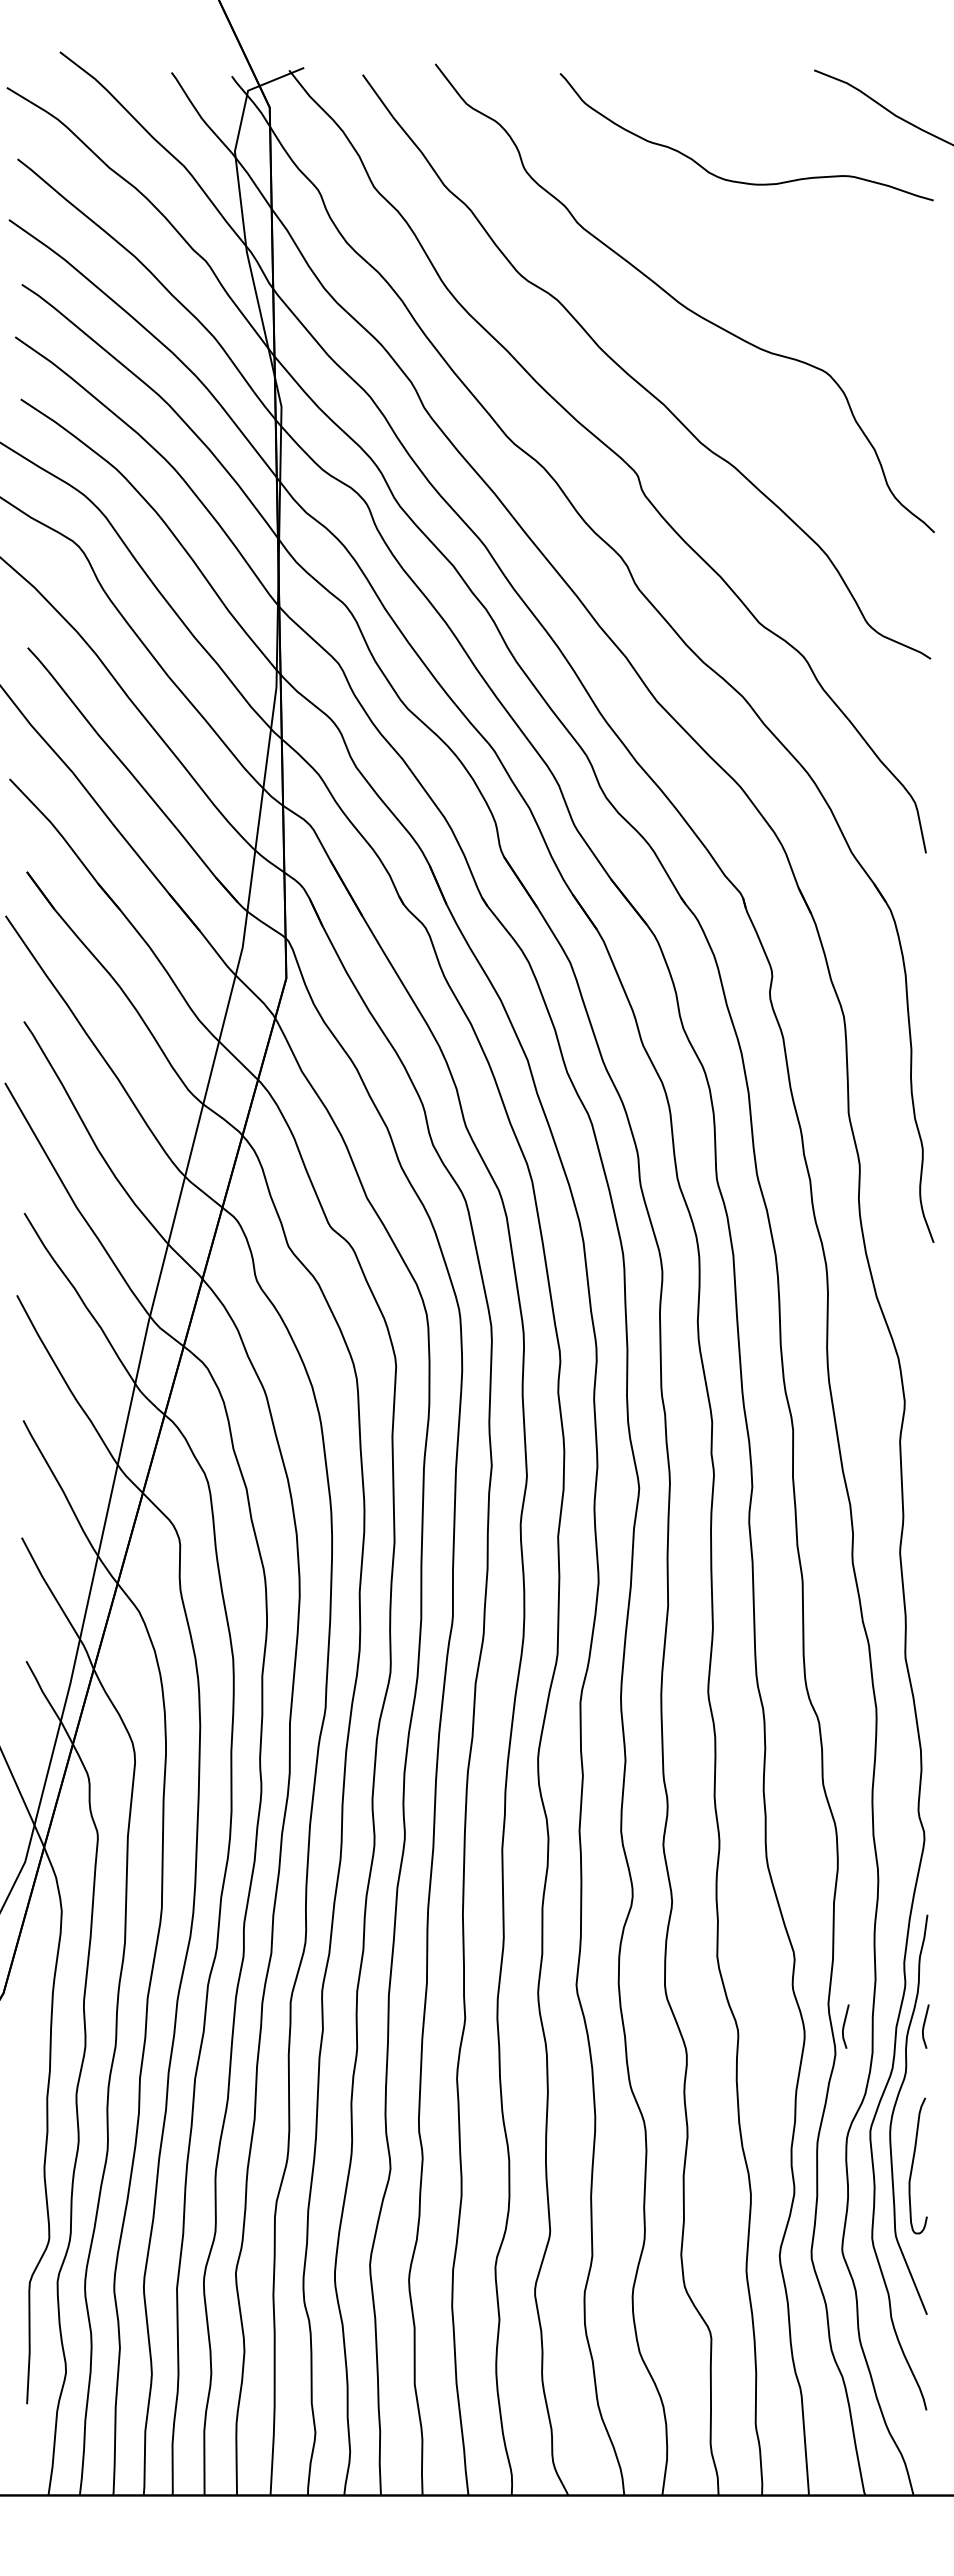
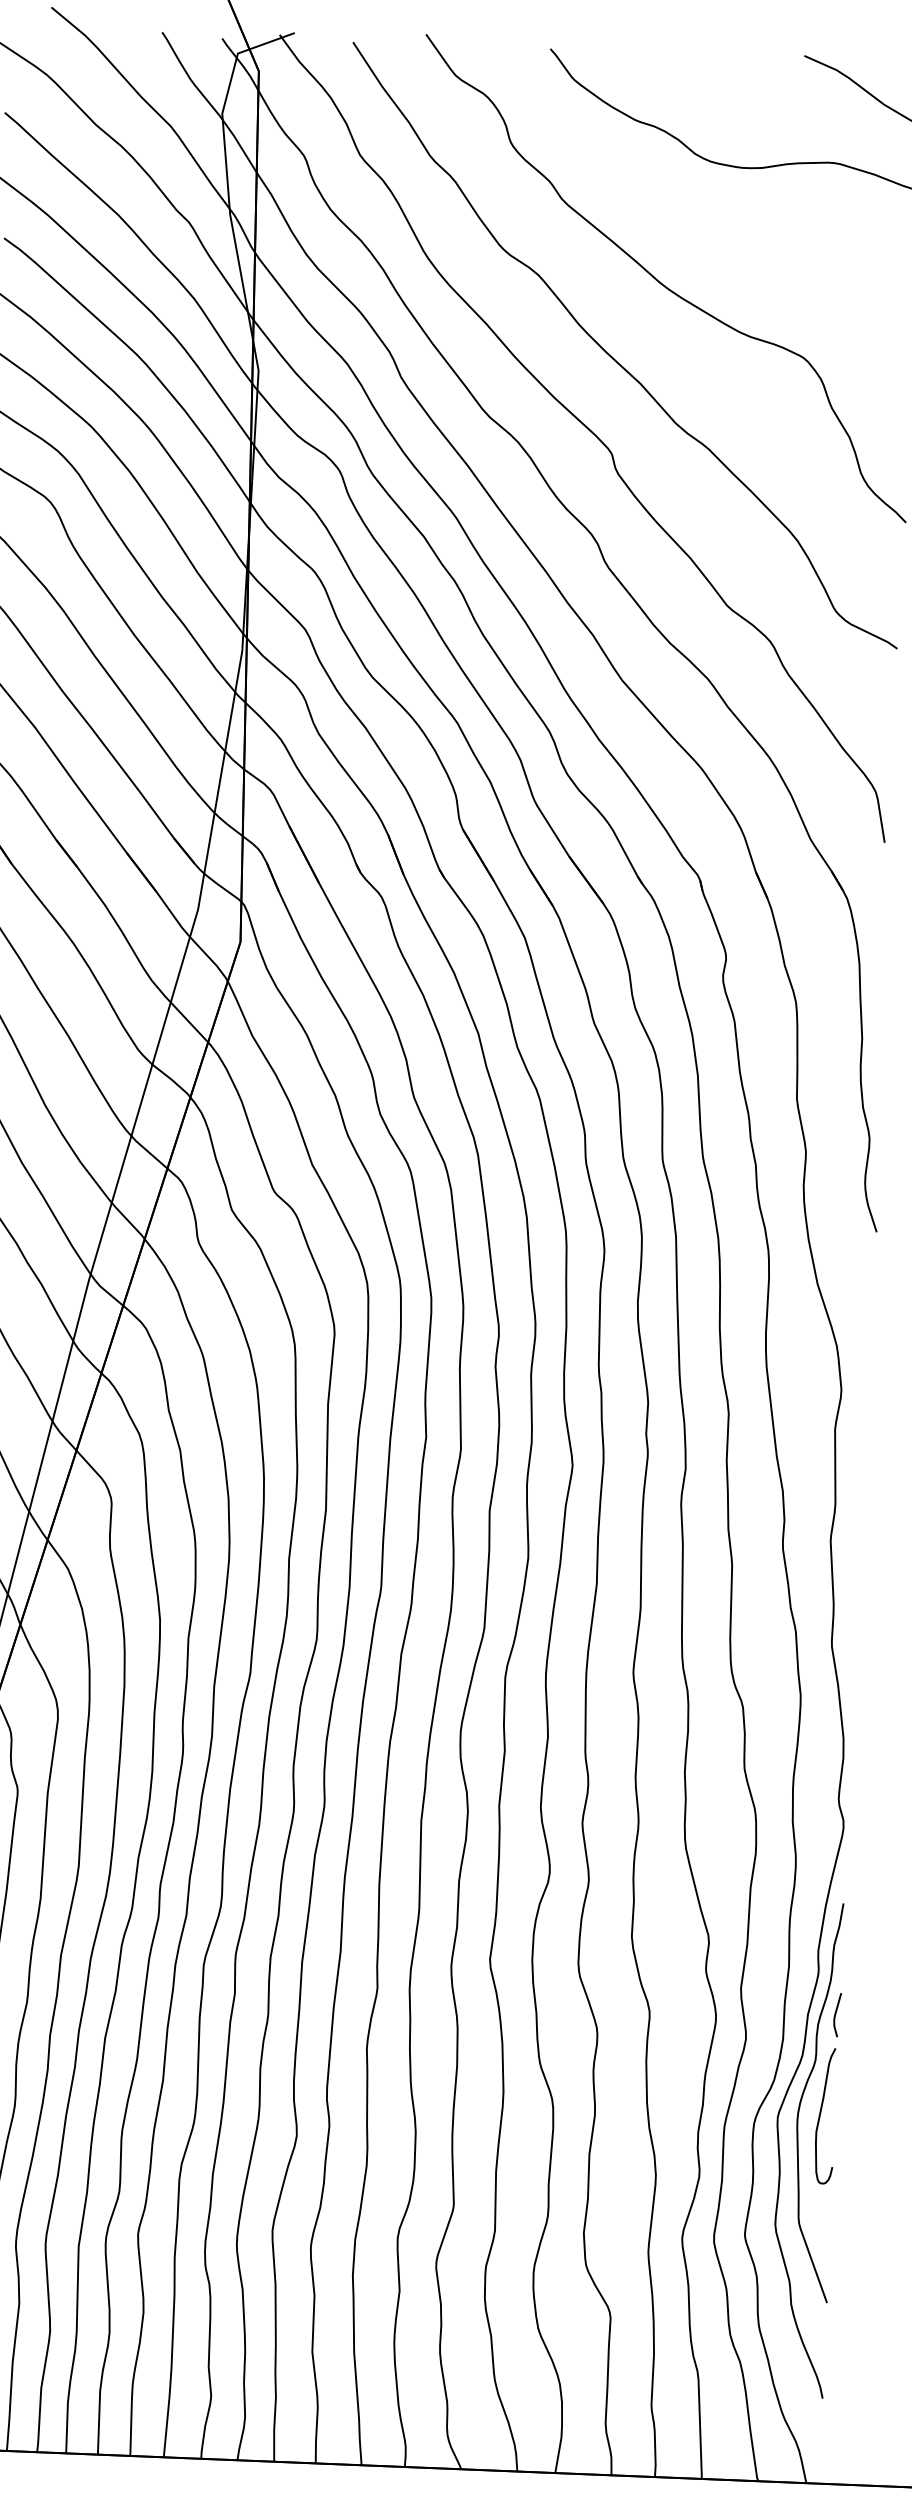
line: (844, 2026) -> (756, 2011), removed
curve: (913, 2165) -> (821, 2115), moved

